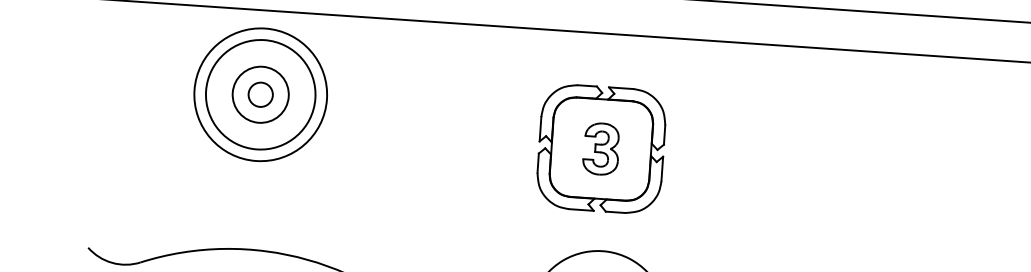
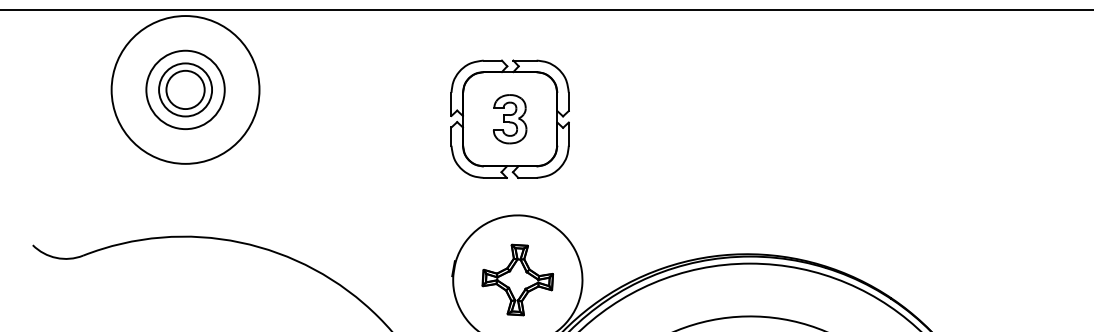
circle: (260, 94) -> (185, 89), size x0.62
circle: (260, 94) -> (185, 89), size x1.43
circle: (260, 94) -> (185, 89), size x1.67

